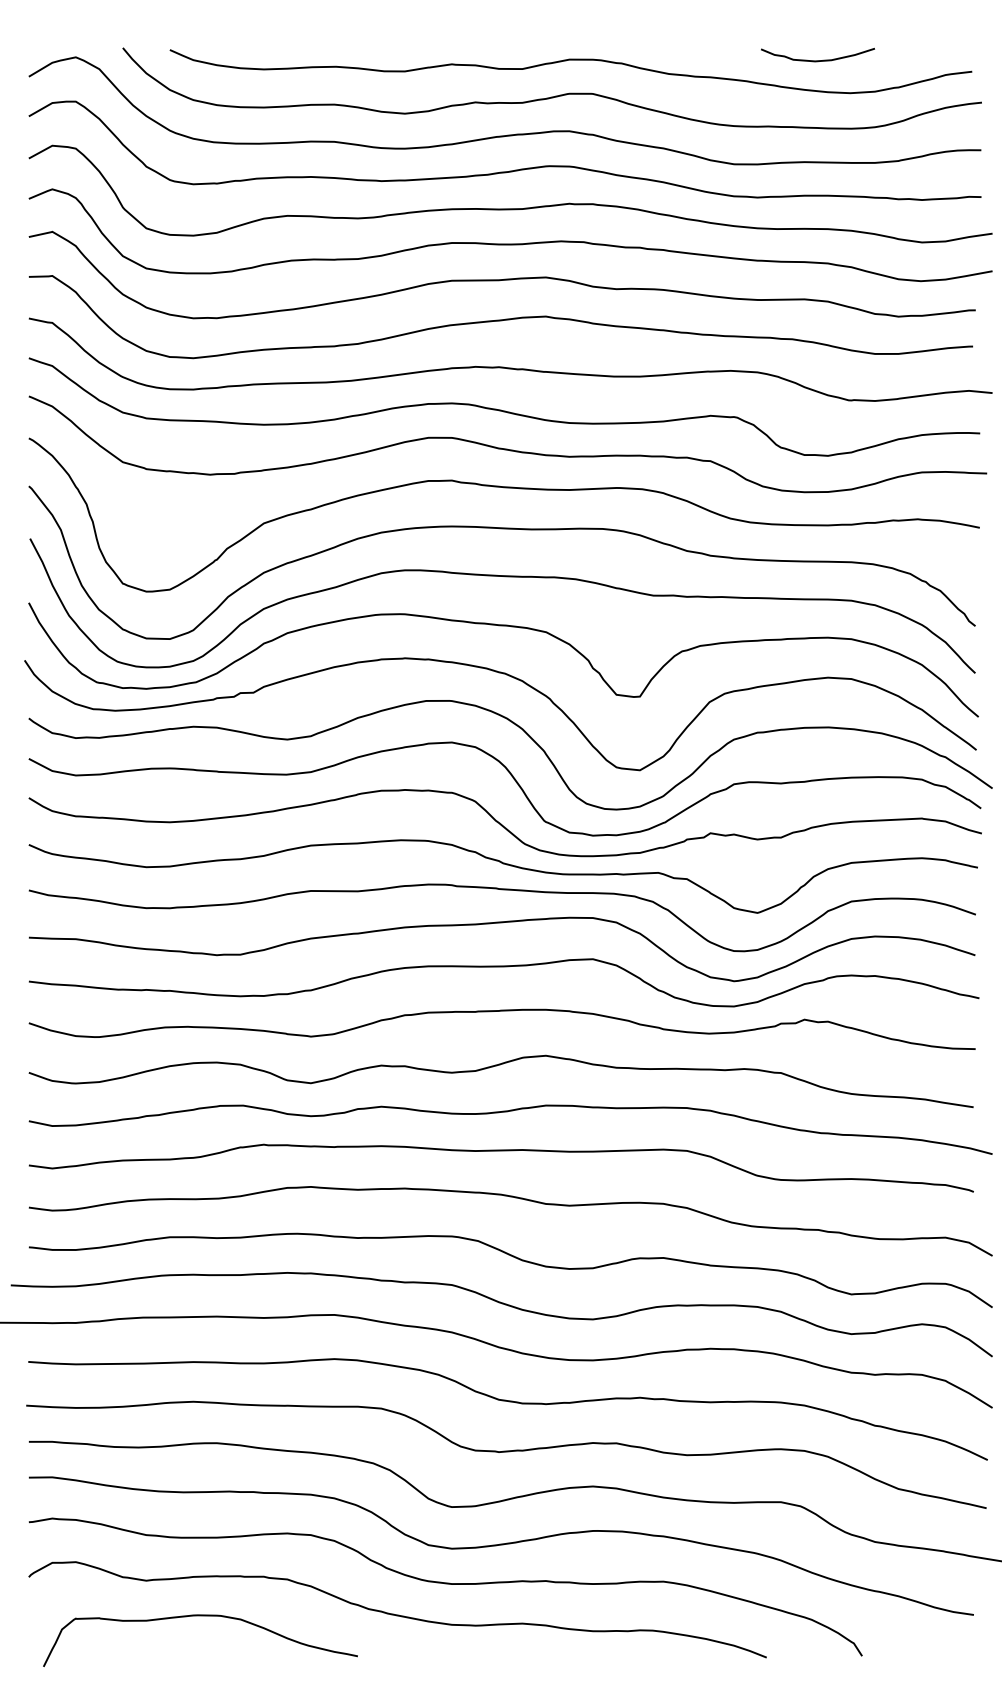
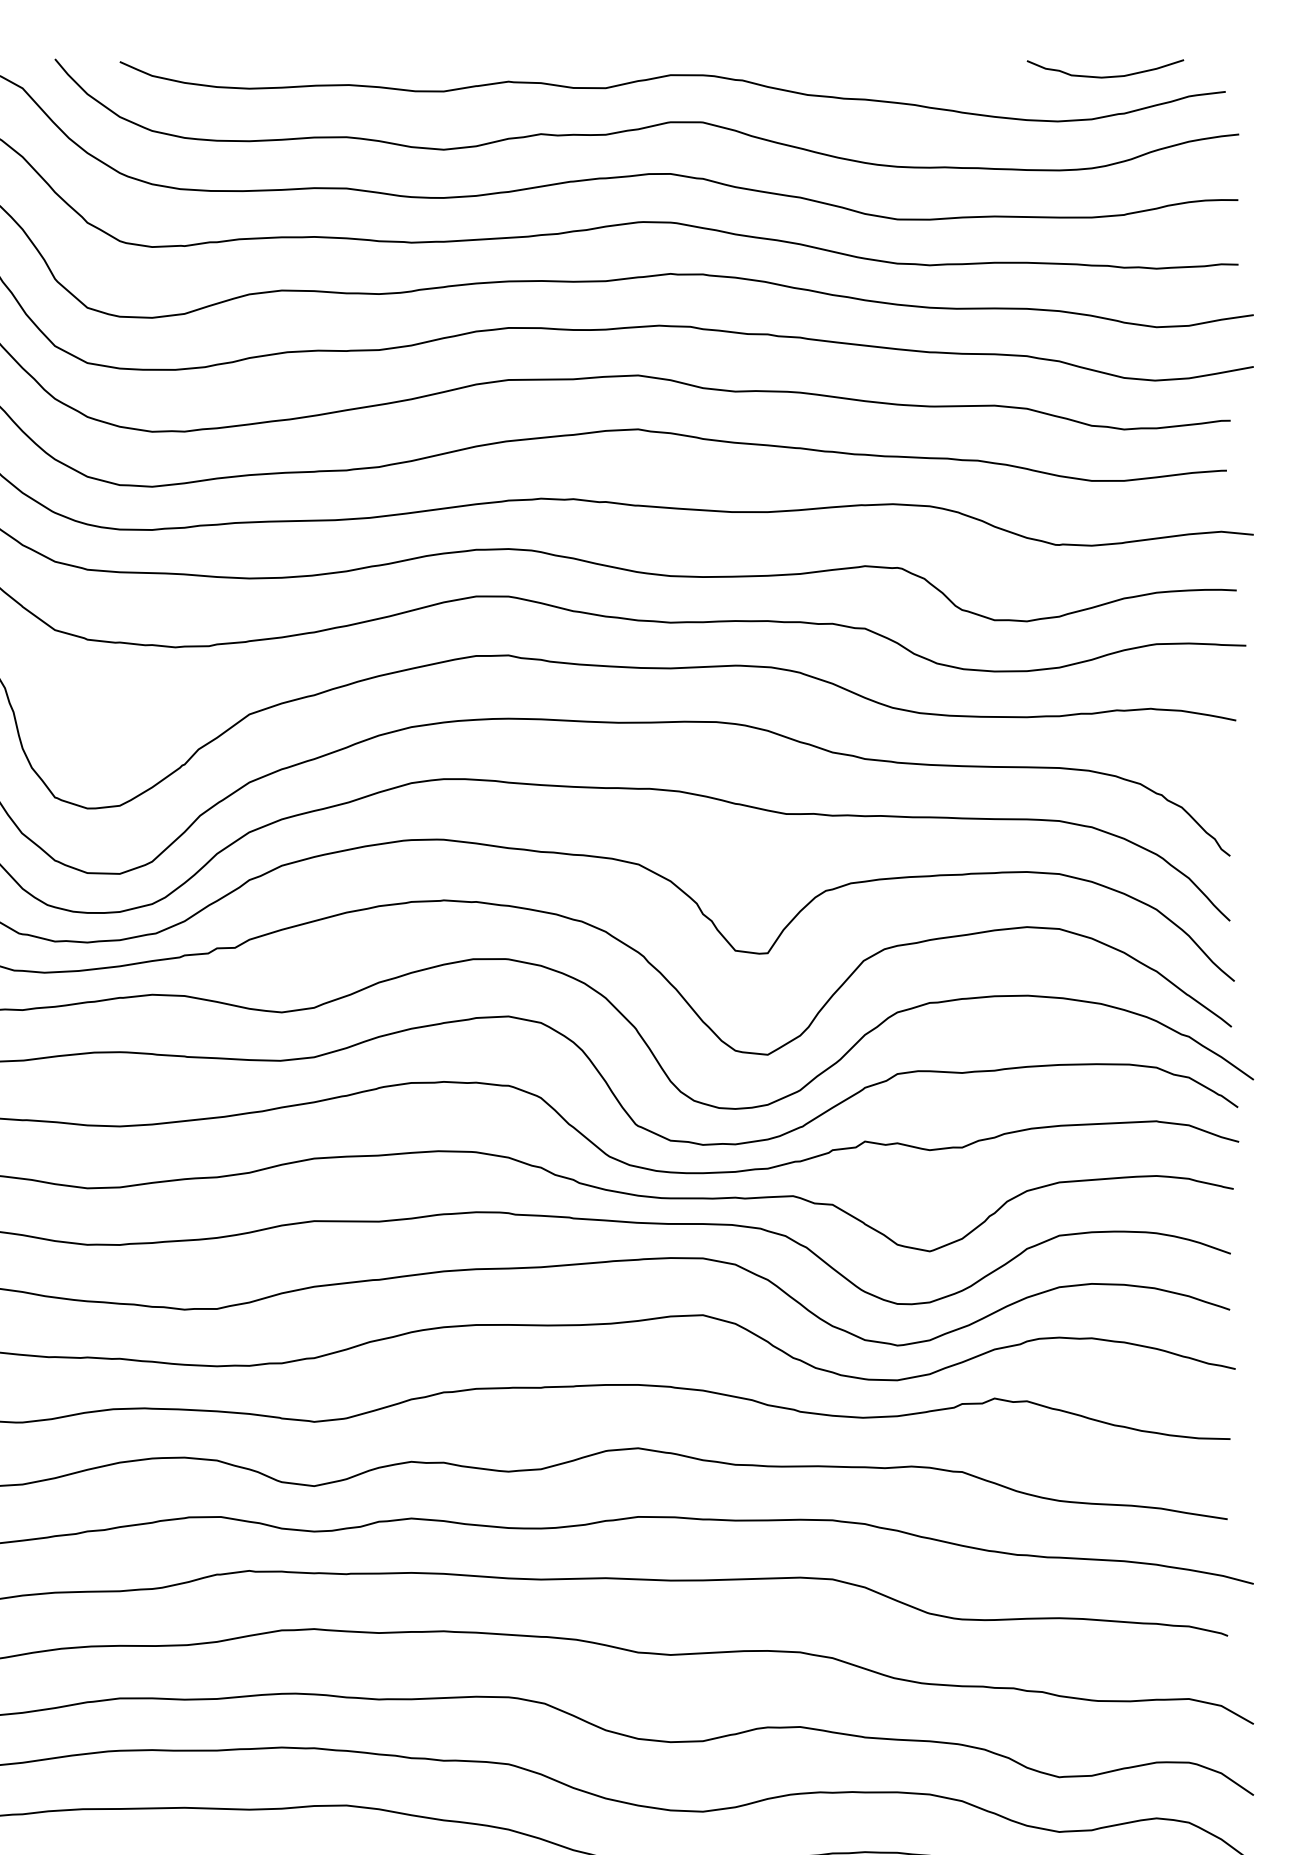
curve: (817, 60) -> (1104, 76), moved

